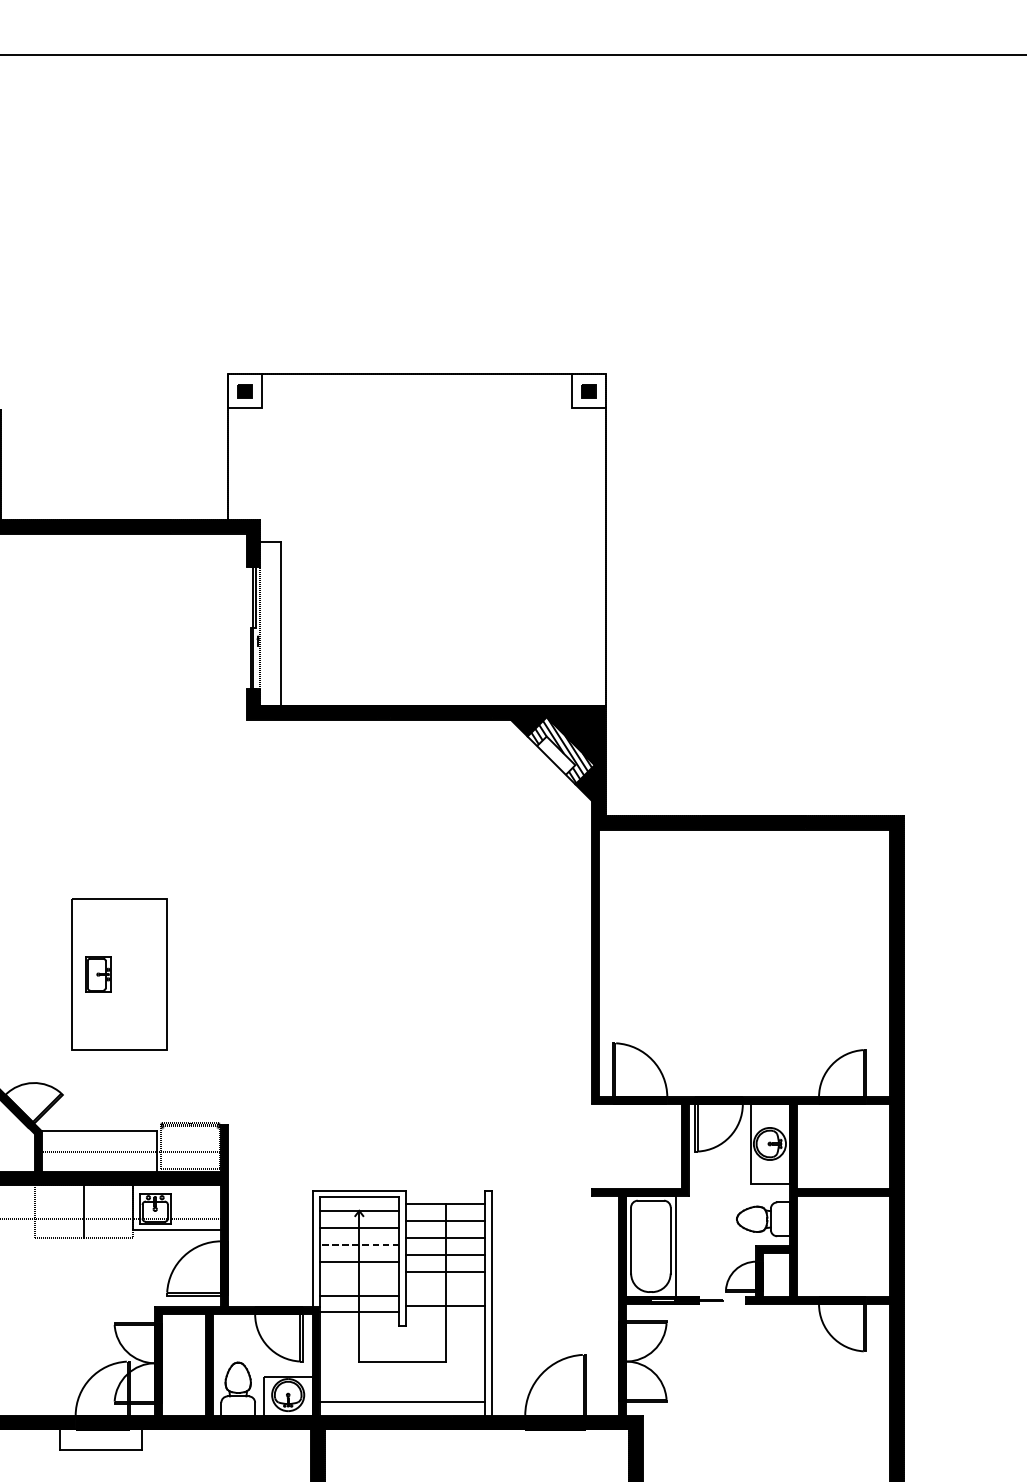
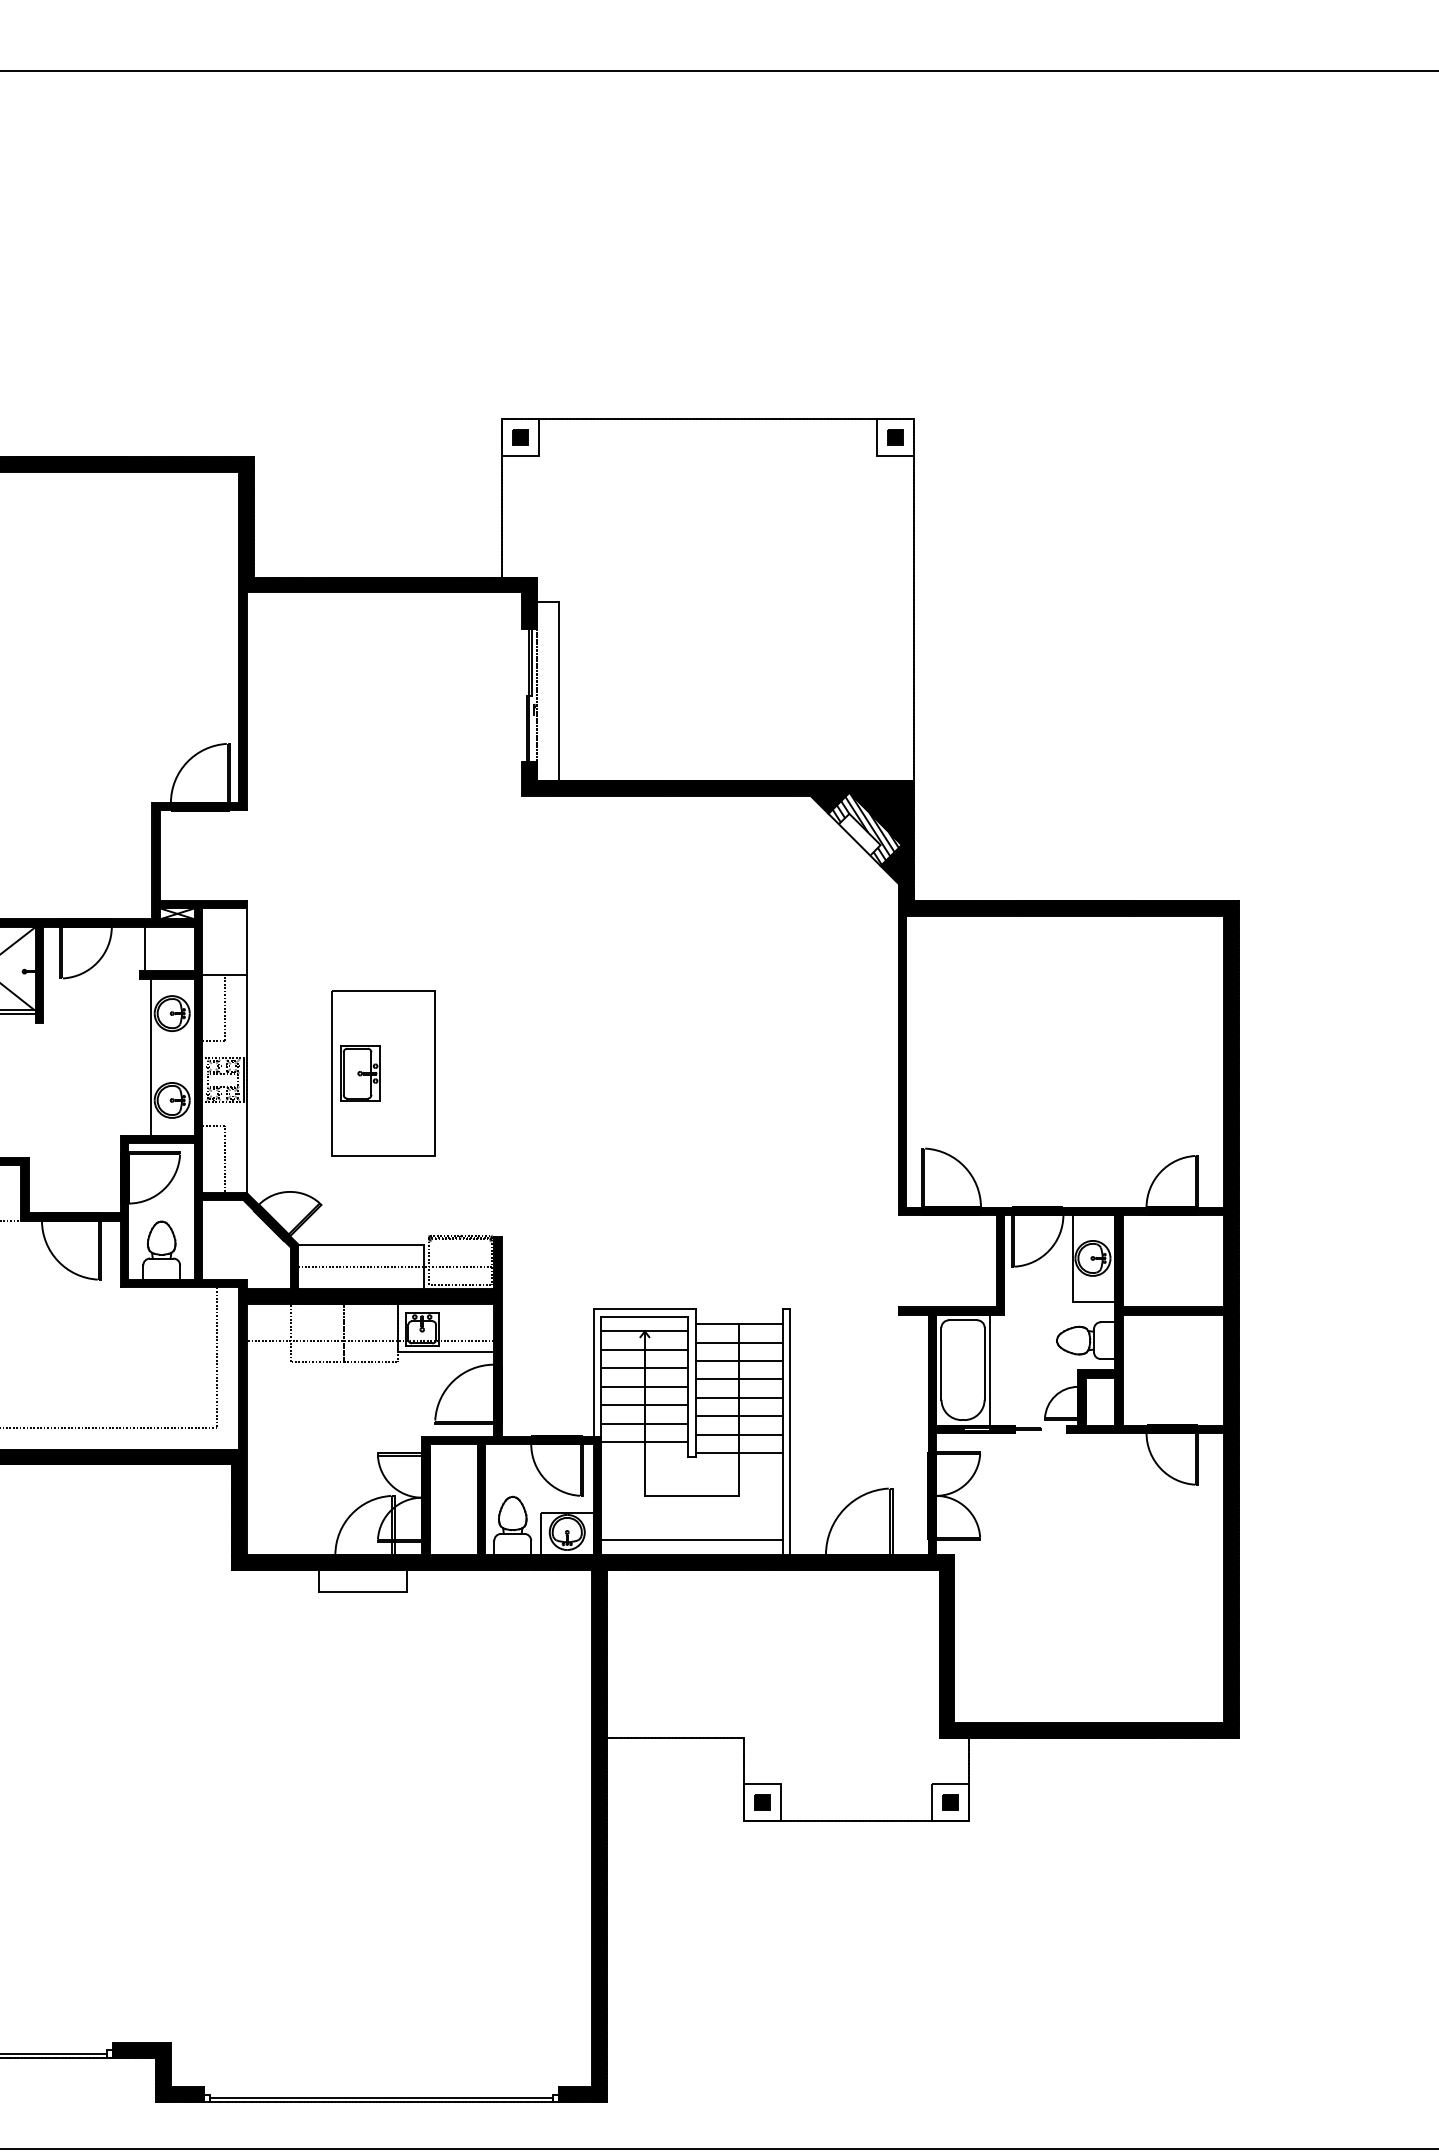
part: (98, 974) -> (360, 1073), size x1.43
line: (358, 1244) -> (644, 1368), dashed -> solid
line: (358, 1278) -> (644, 1405), added
line: (445, 1288) -> (738, 1416), added
line: (445, 1322) -> (738, 1453), added

